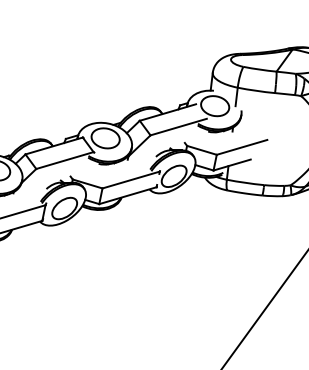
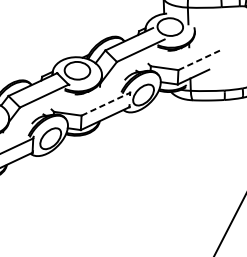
line: (242, 147) -> (200, 60), solid -> dashed
line: (131, 180) -> (106, 104), solid -> dashed

